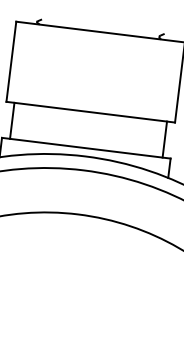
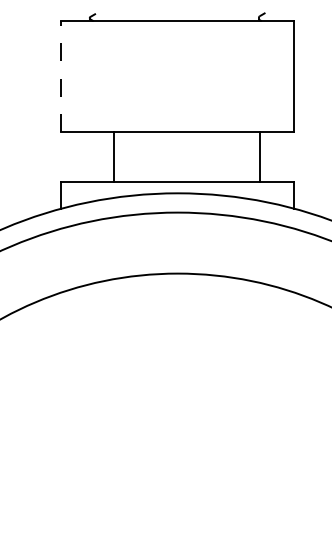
line: (11, 61) -> (61, 76), solid -> dashed
line: (12, 120) -> (114, 156), moved
line: (164, 139) -> (260, 156), moved

